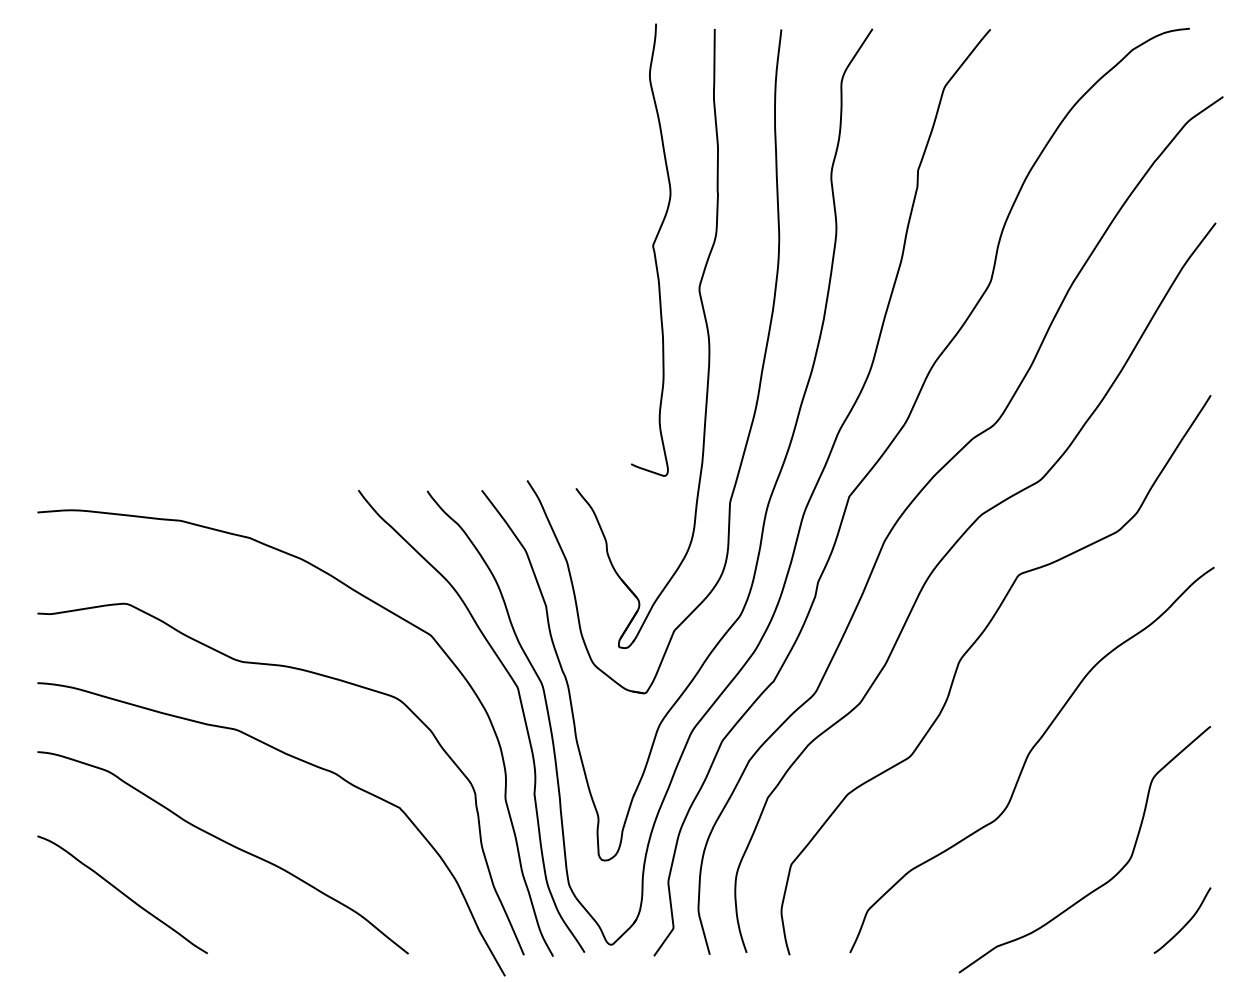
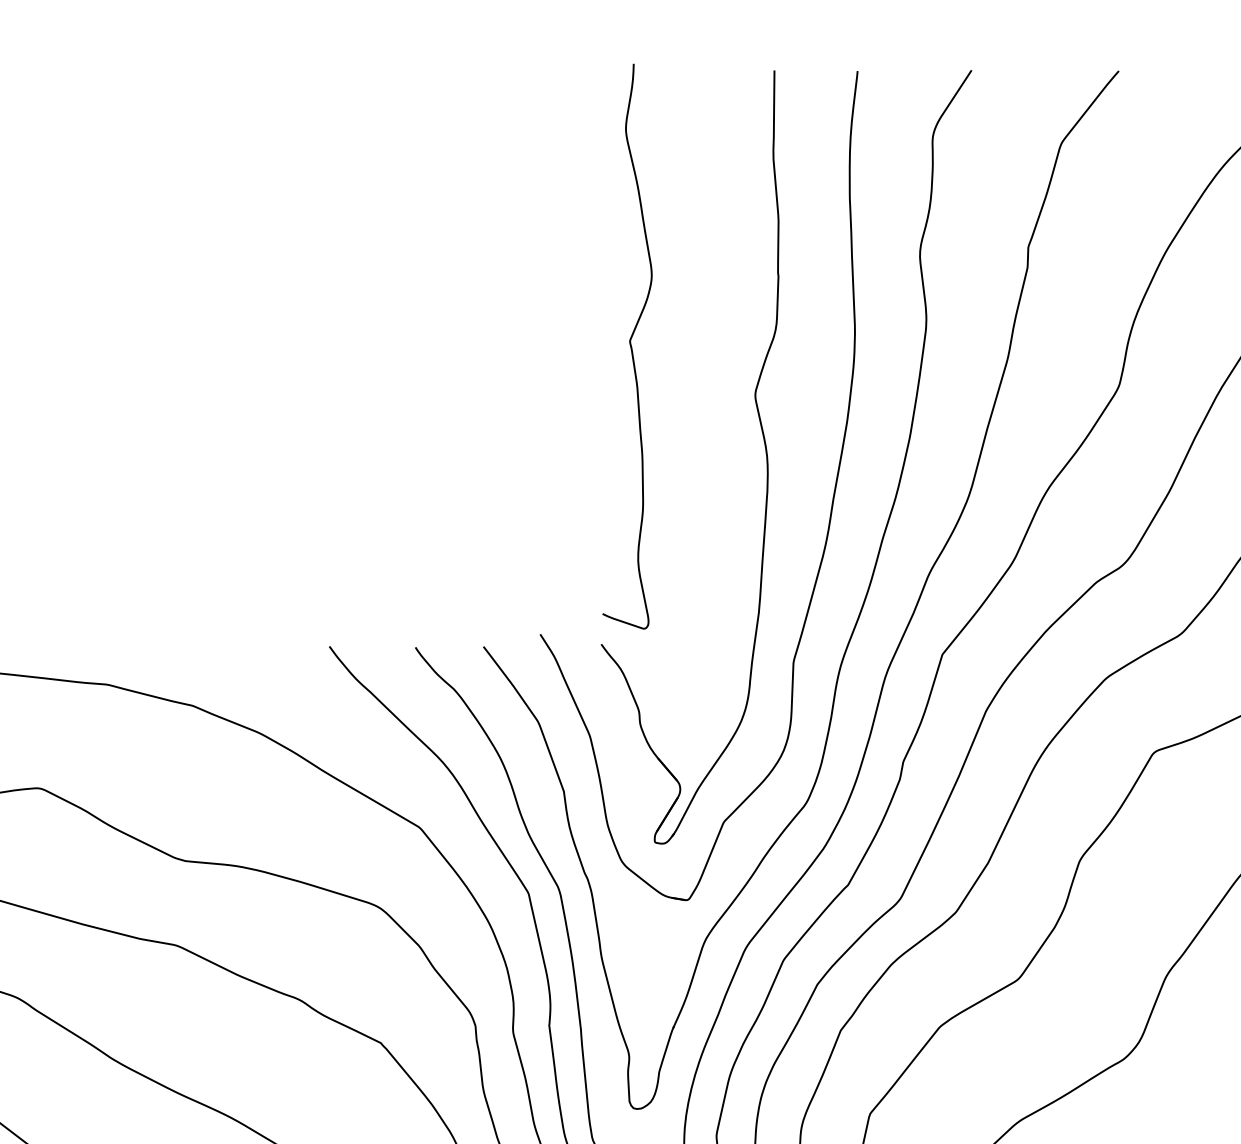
curve: (652, 249) -> (629, 345), moved

